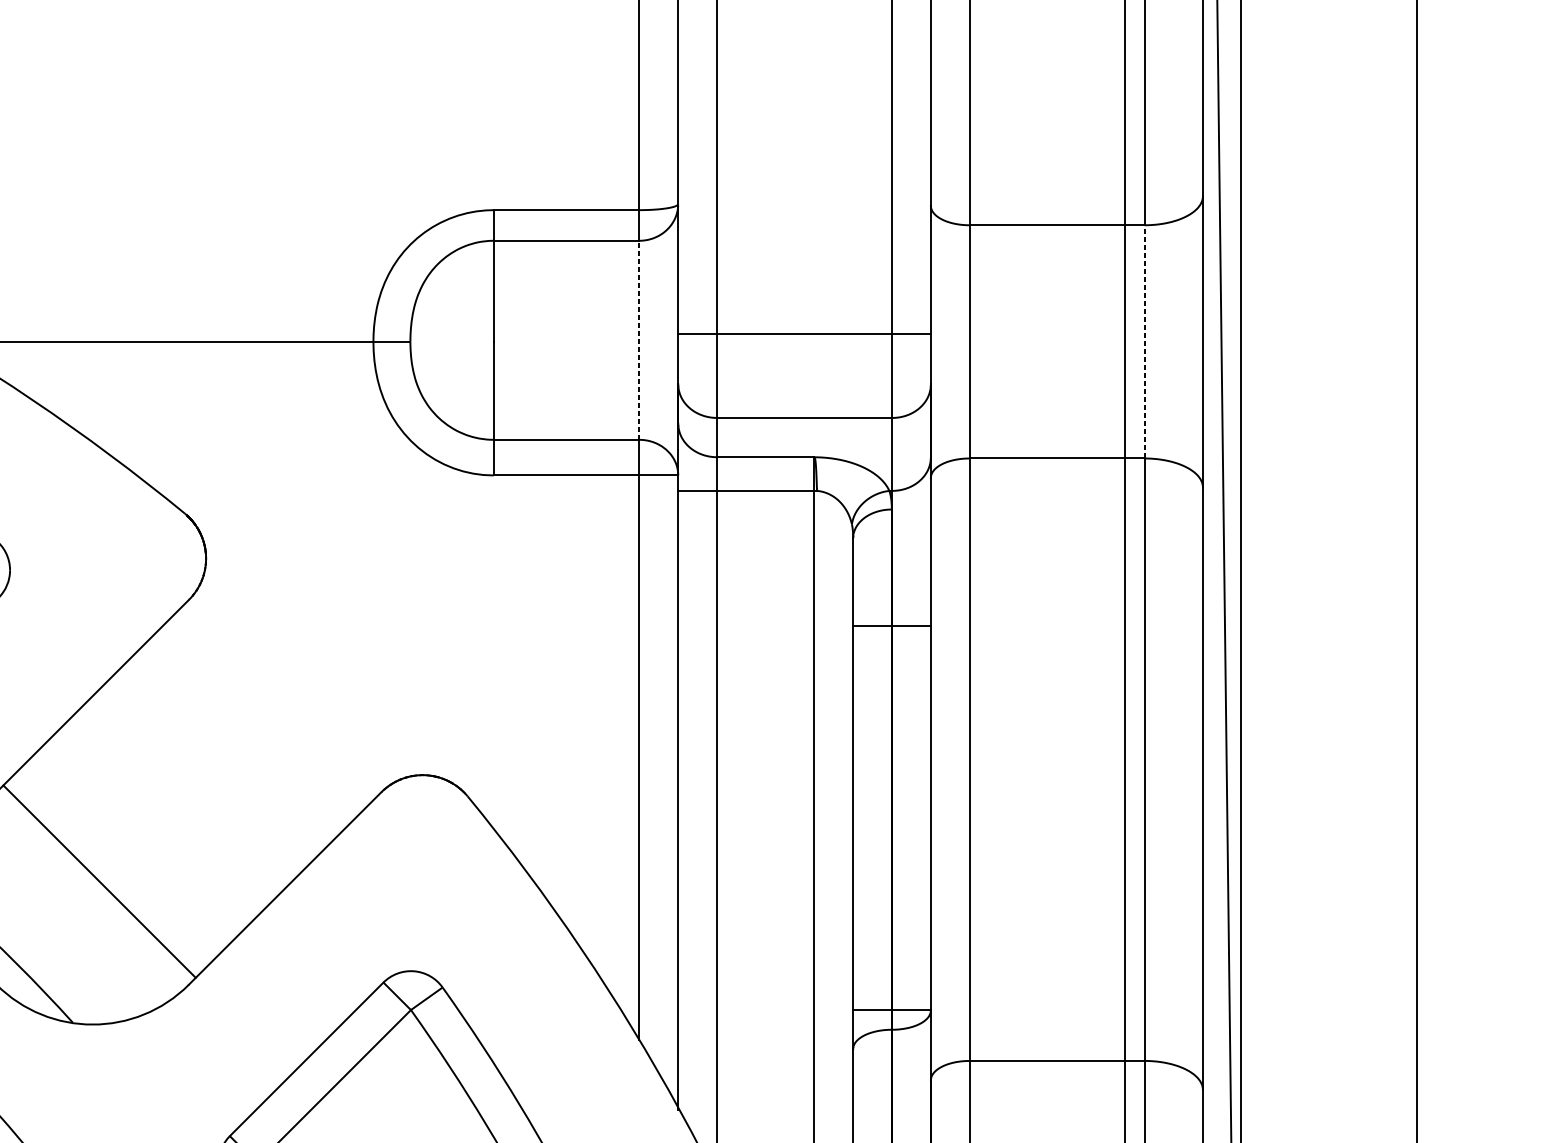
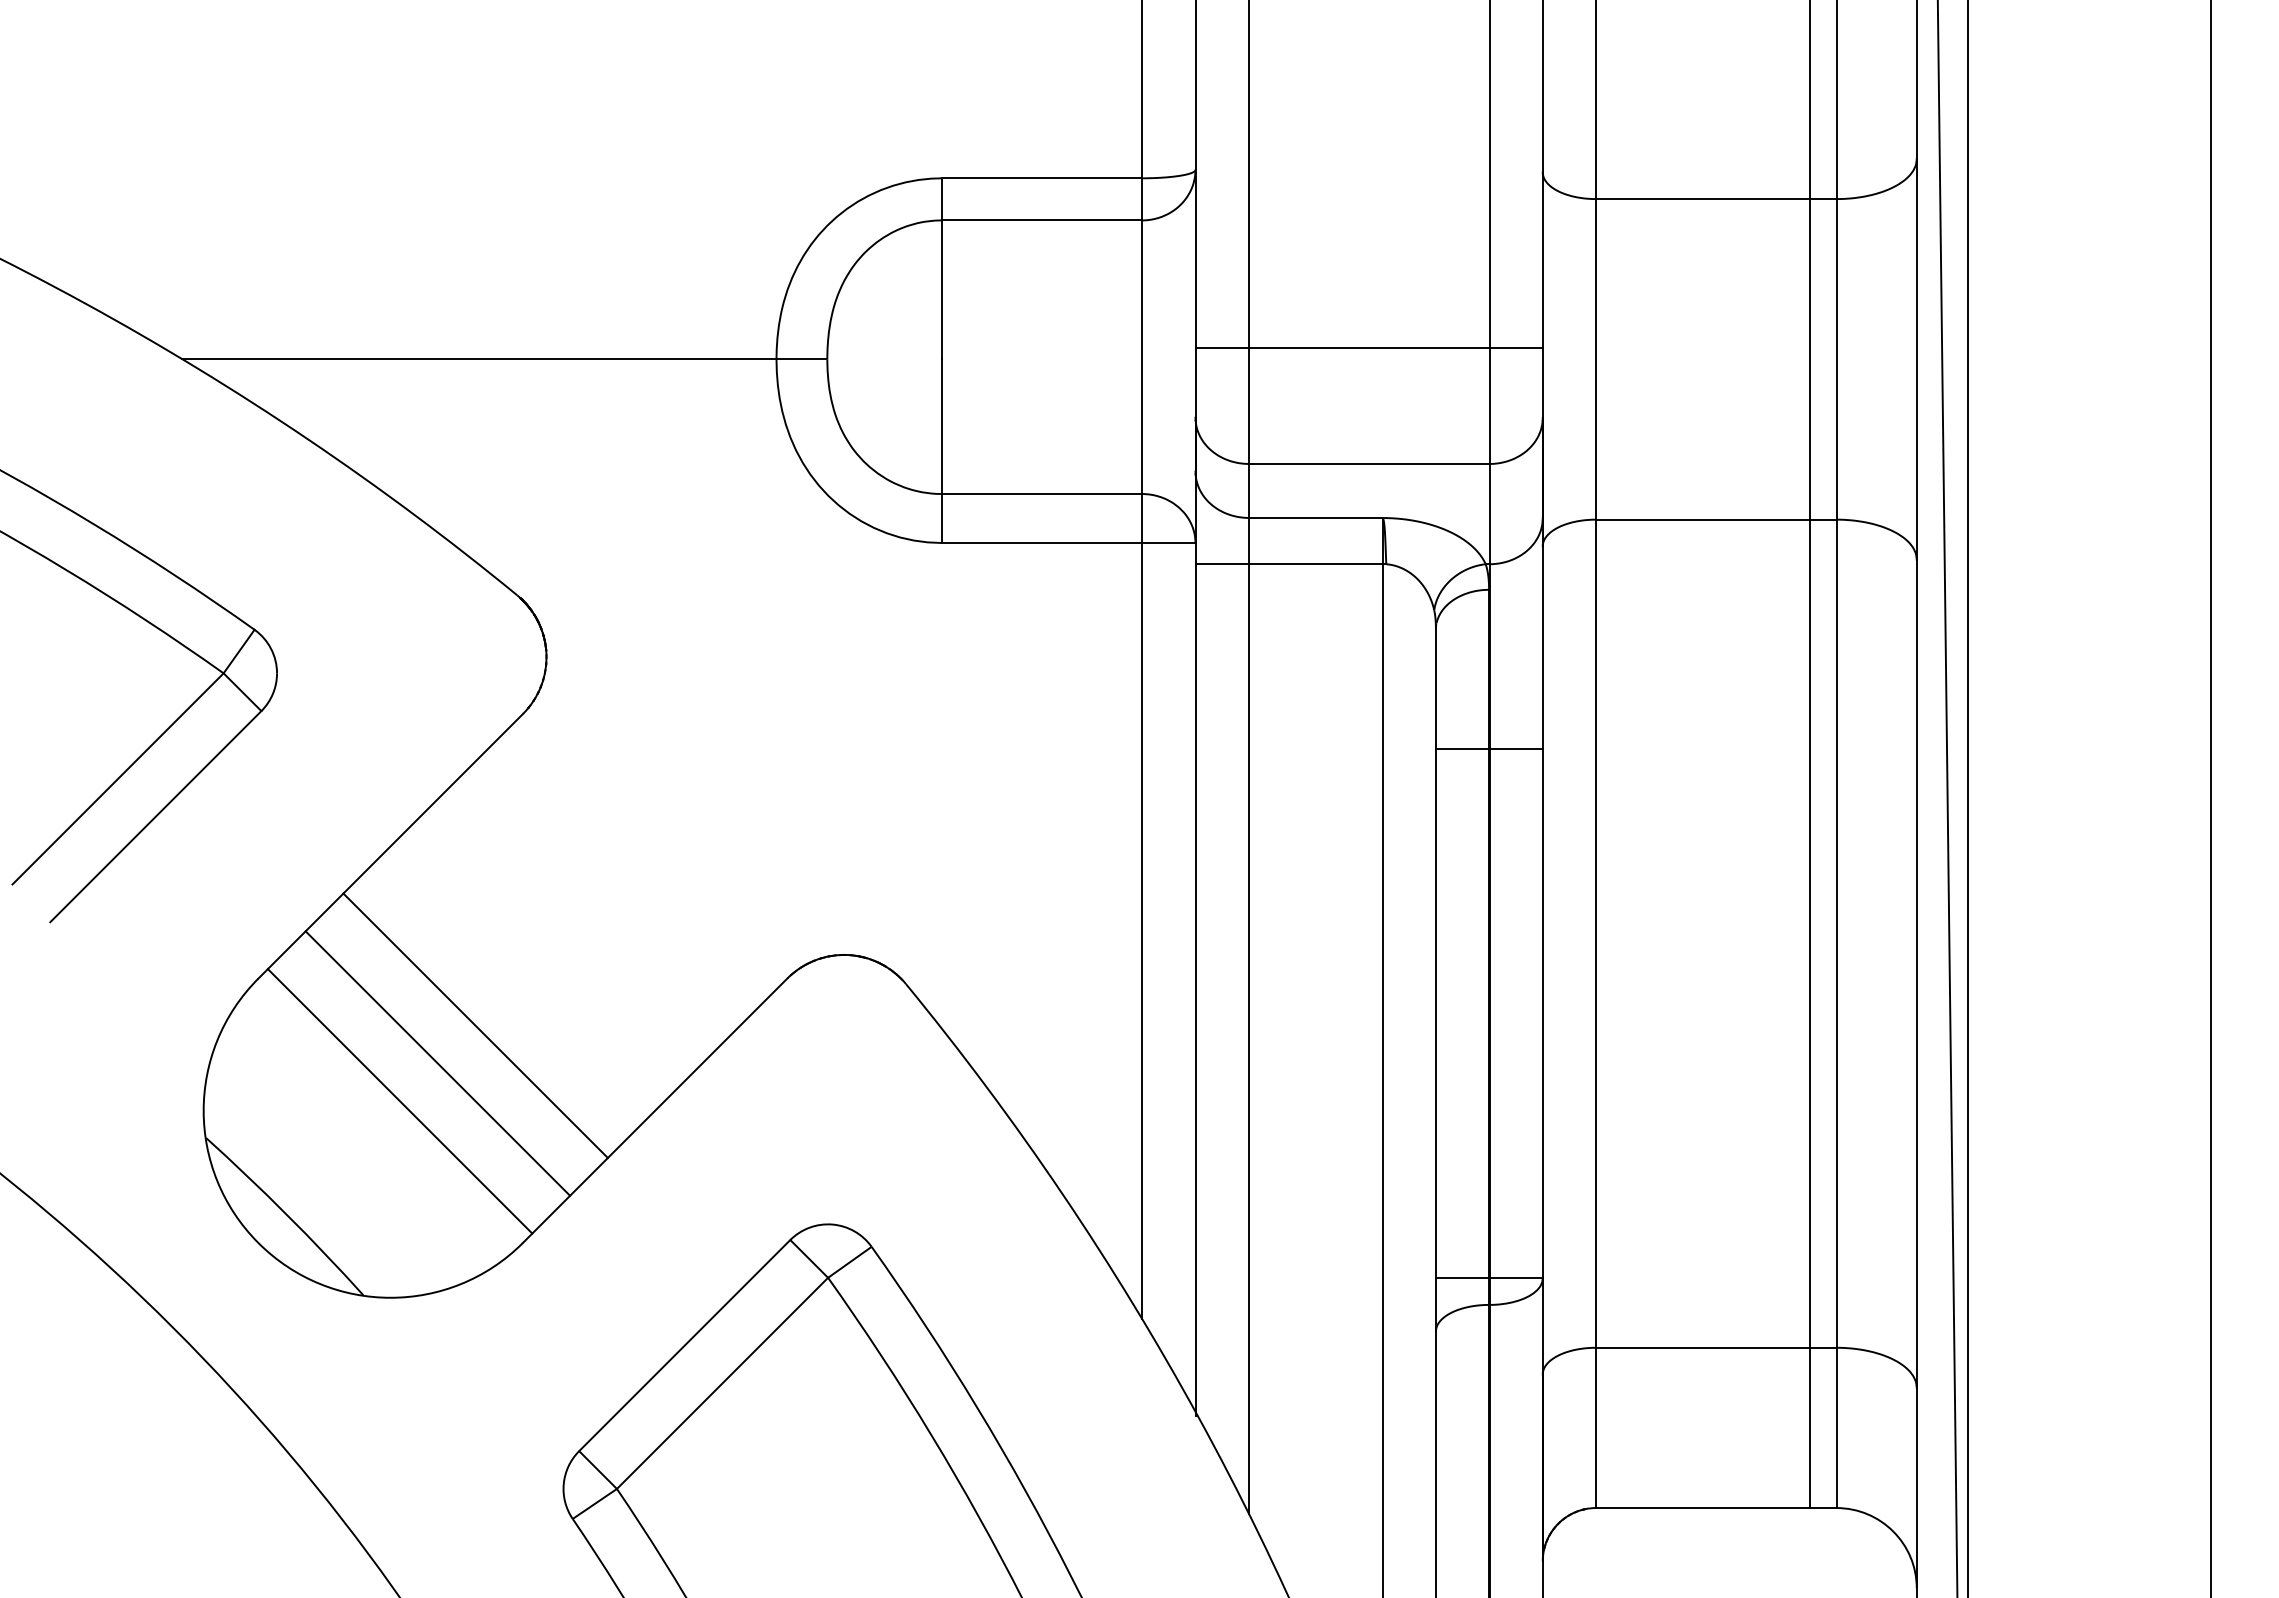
line: (639, 340) -> (1142, 357), dashed -> solid
line: (1144, 341) -> (1836, 358), dashed -> solid
line: (154, 826) -> (475, 1025), added
line: (126, 854) -> (437, 1063), added

